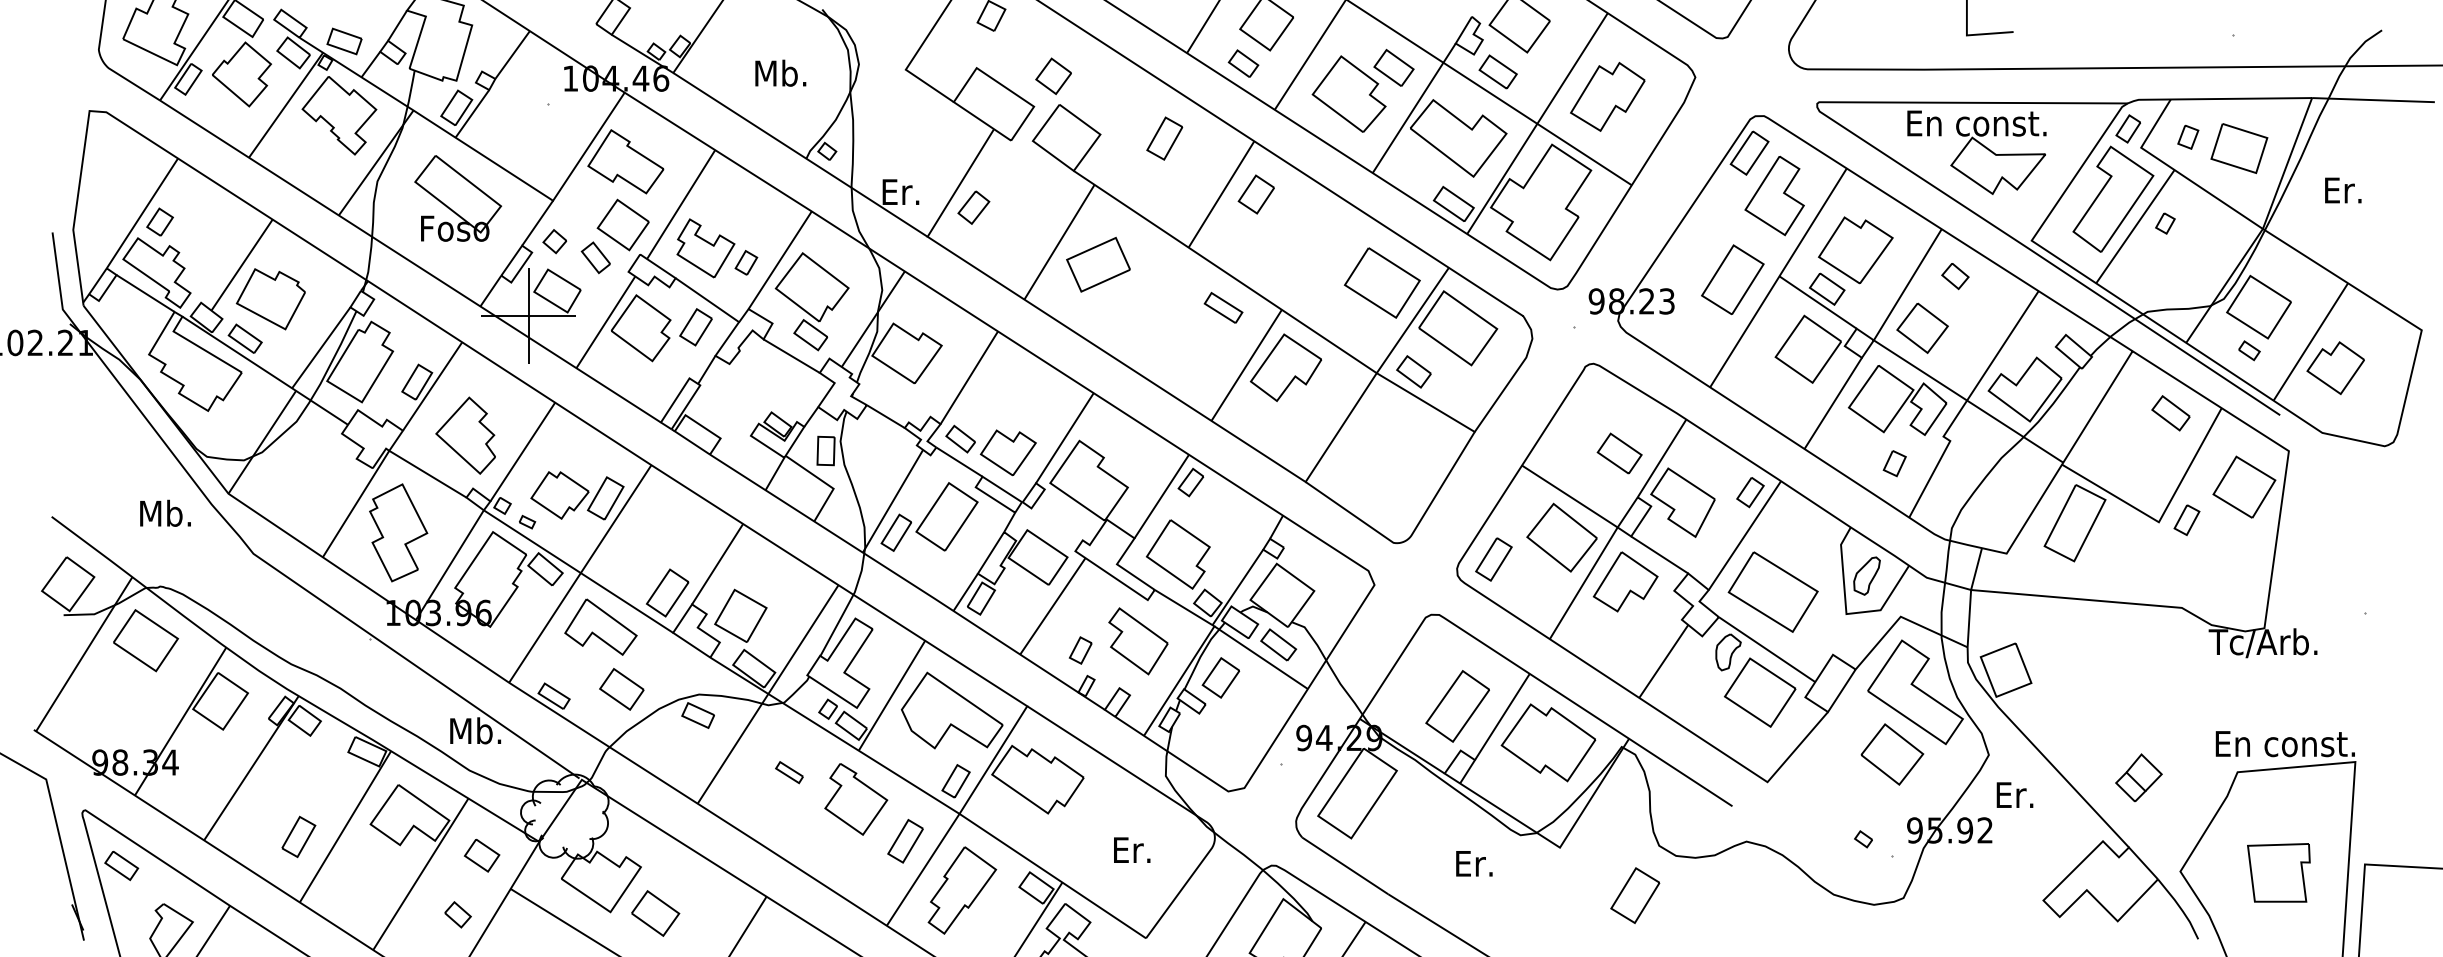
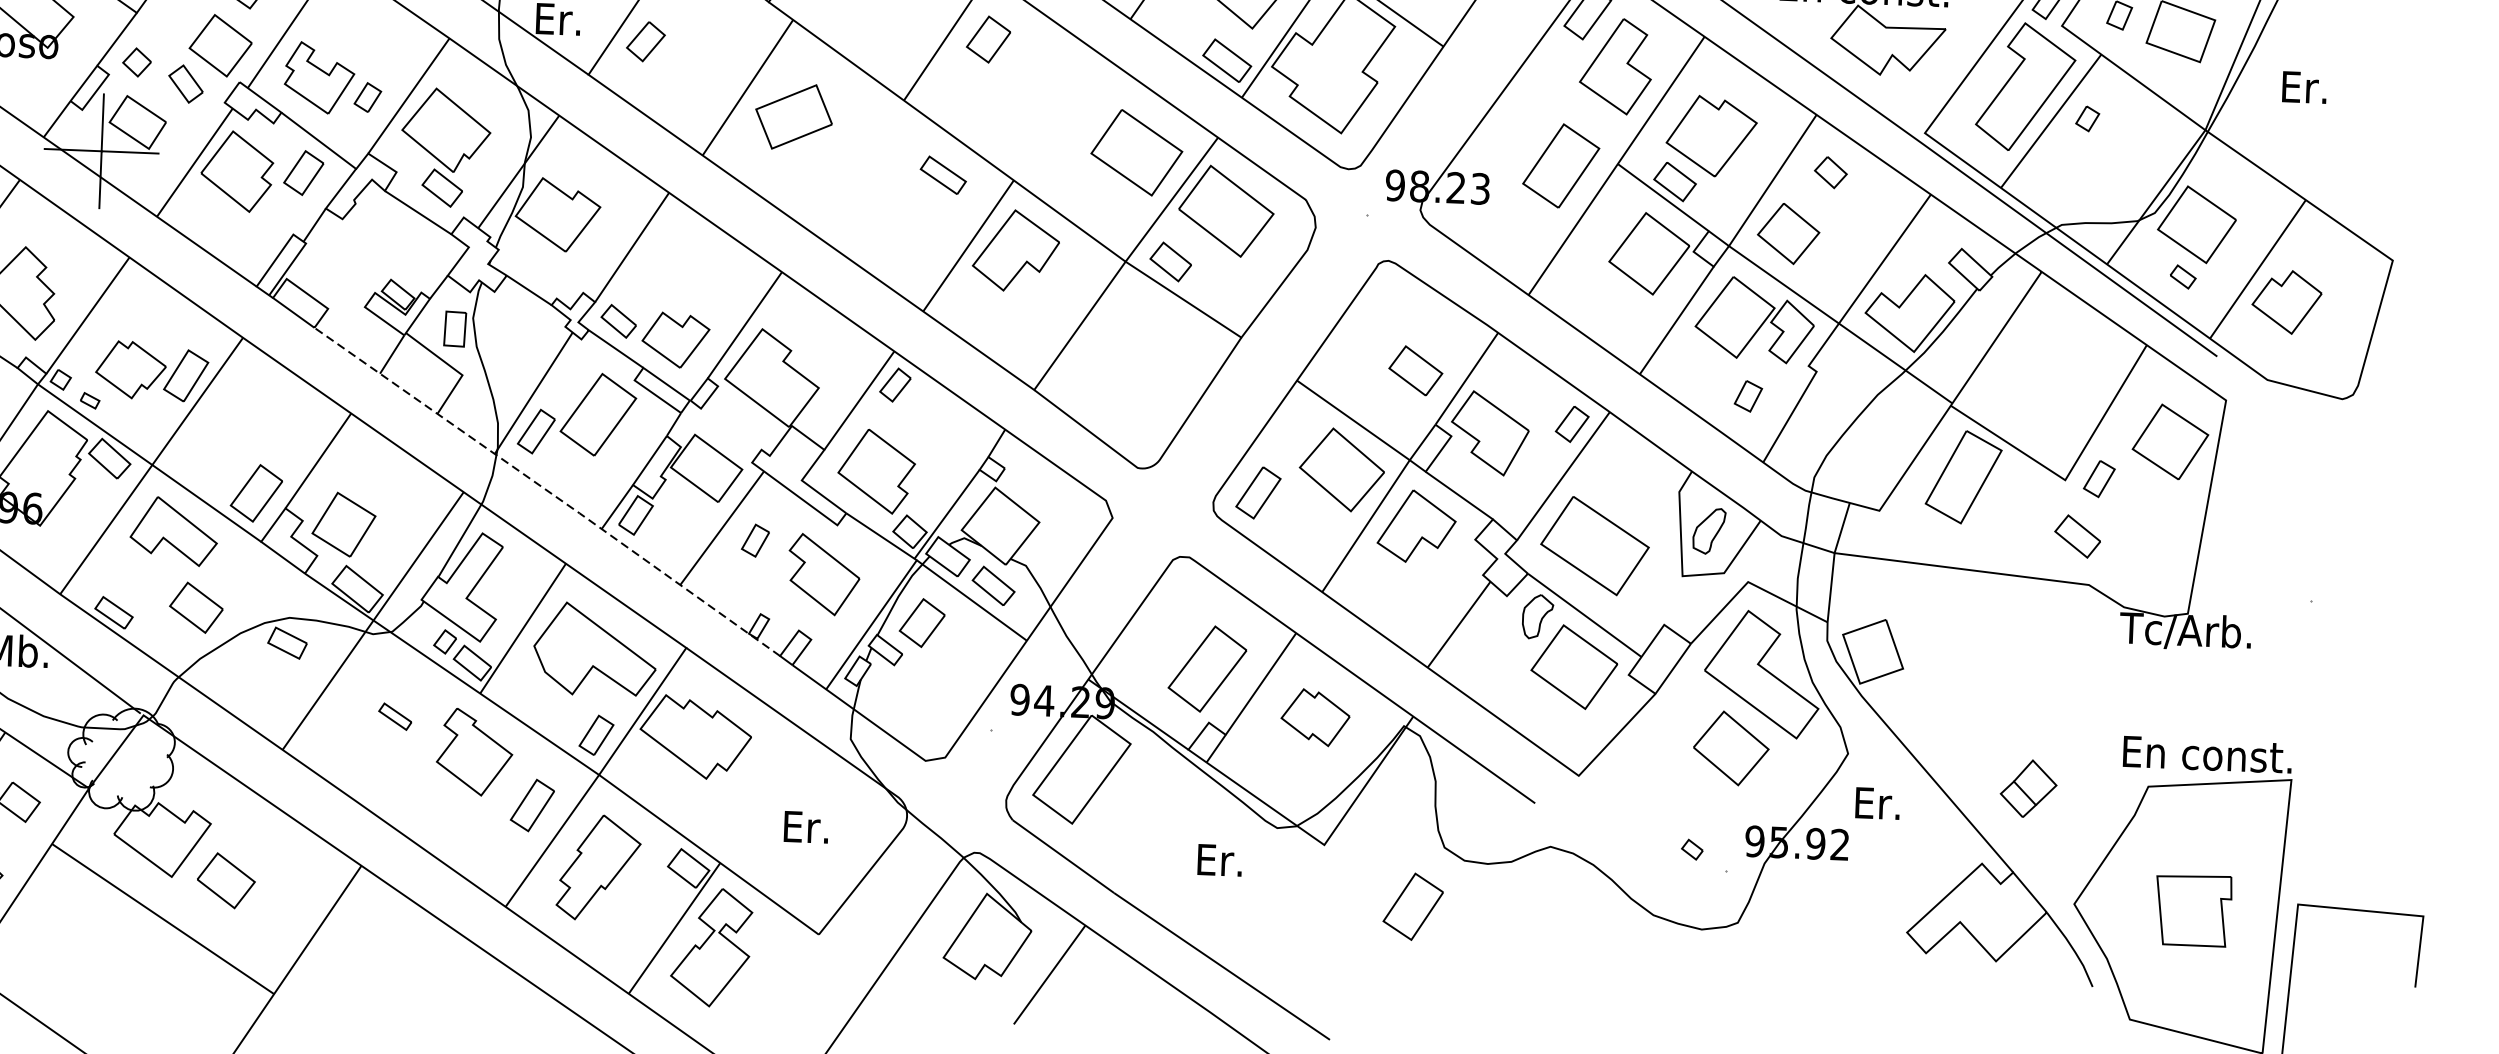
part: (2170, 413) -> (2077, 536), moved
line: (908, 581) -> (548, 491), solid -> dashed
part: (1080, 650) -> (755, 540), moved
part: (1548, 742) -> (1315, 717), size x0.6

